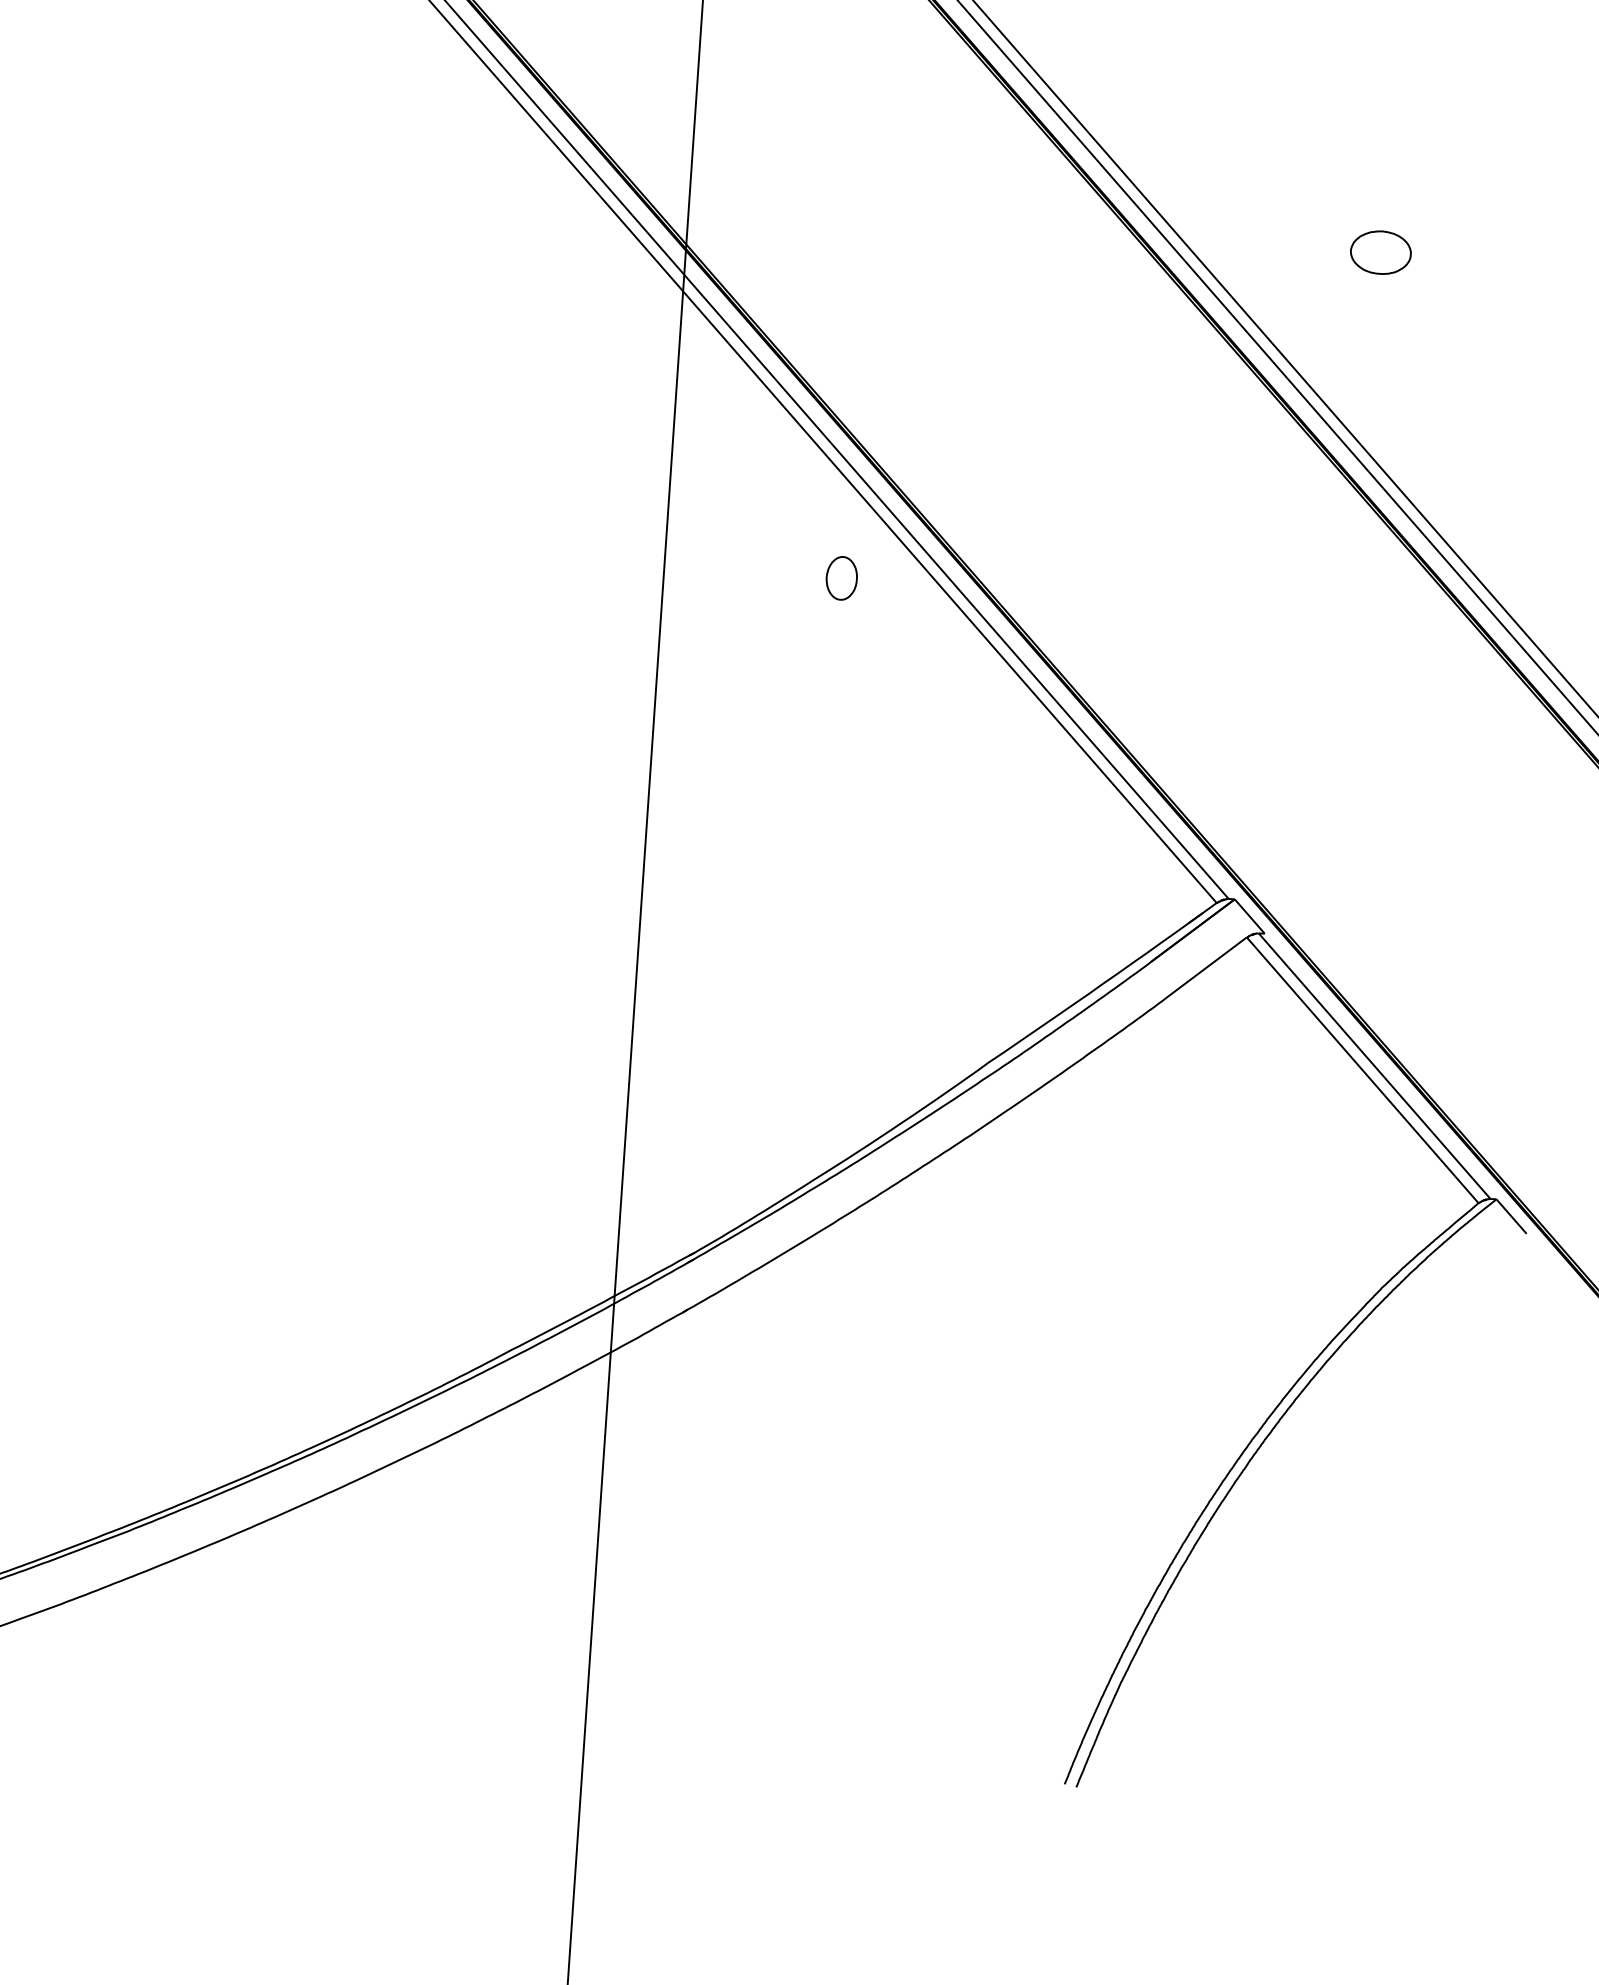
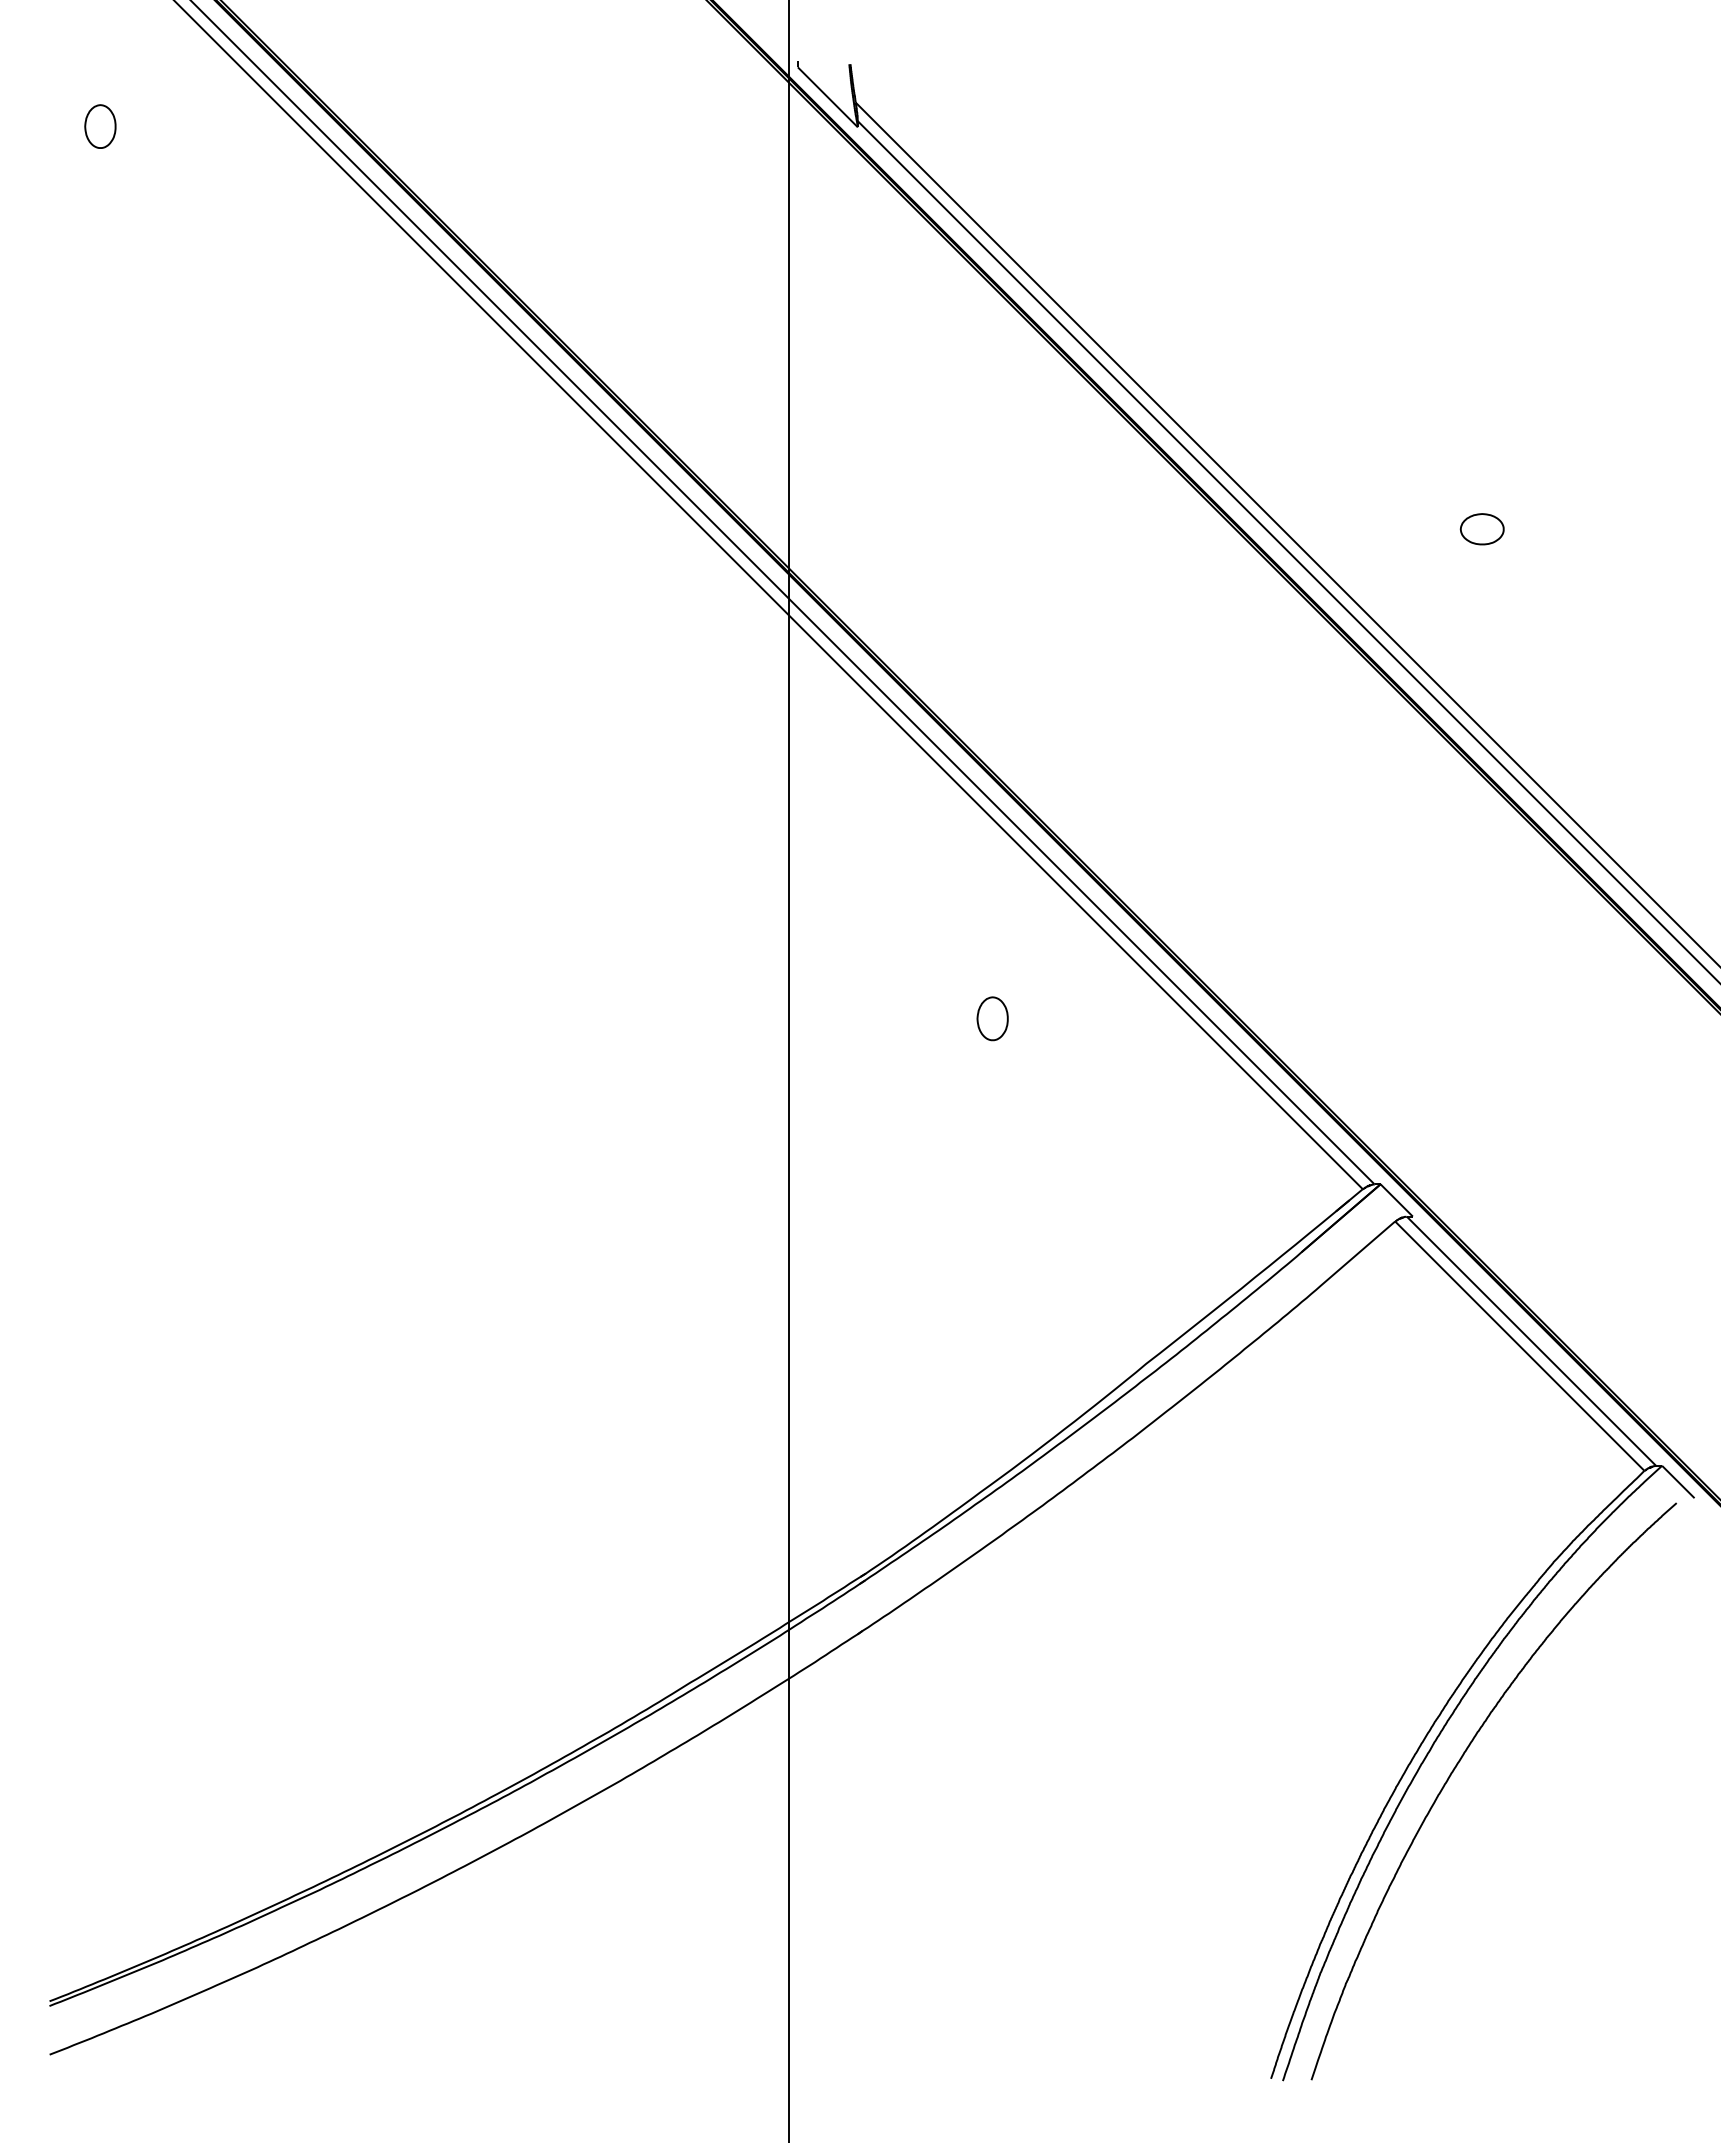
part: (1379, 252) -> (1481, 529), size x0.71
part: (841, 578) -> (992, 1018), moved
curve: (1269, 1488) -> (1455, 1769), added

